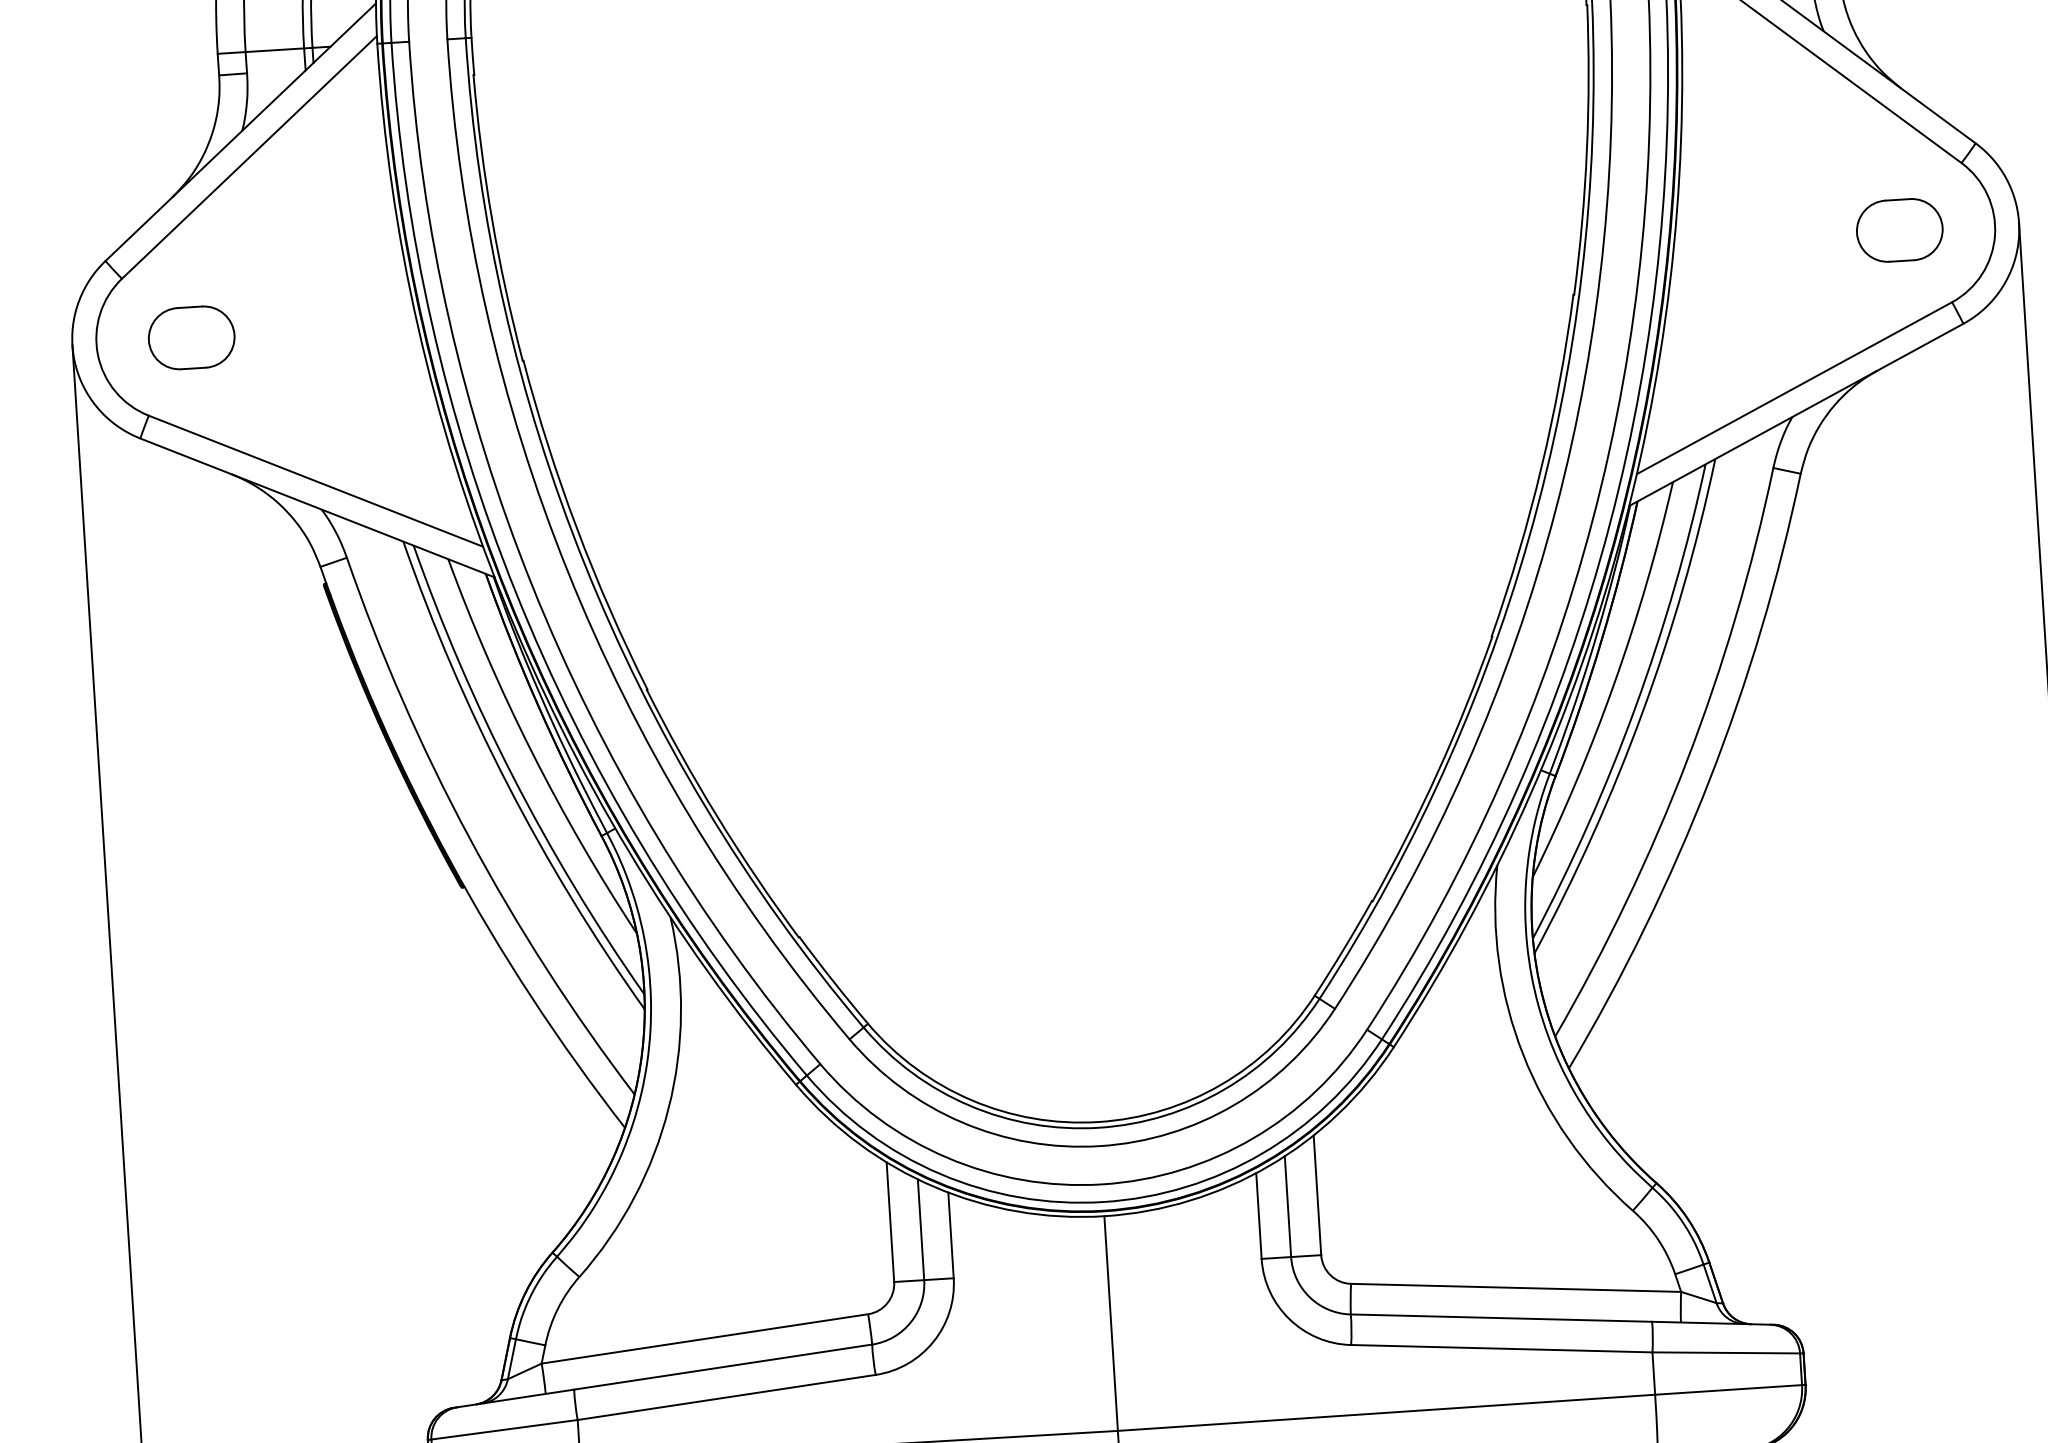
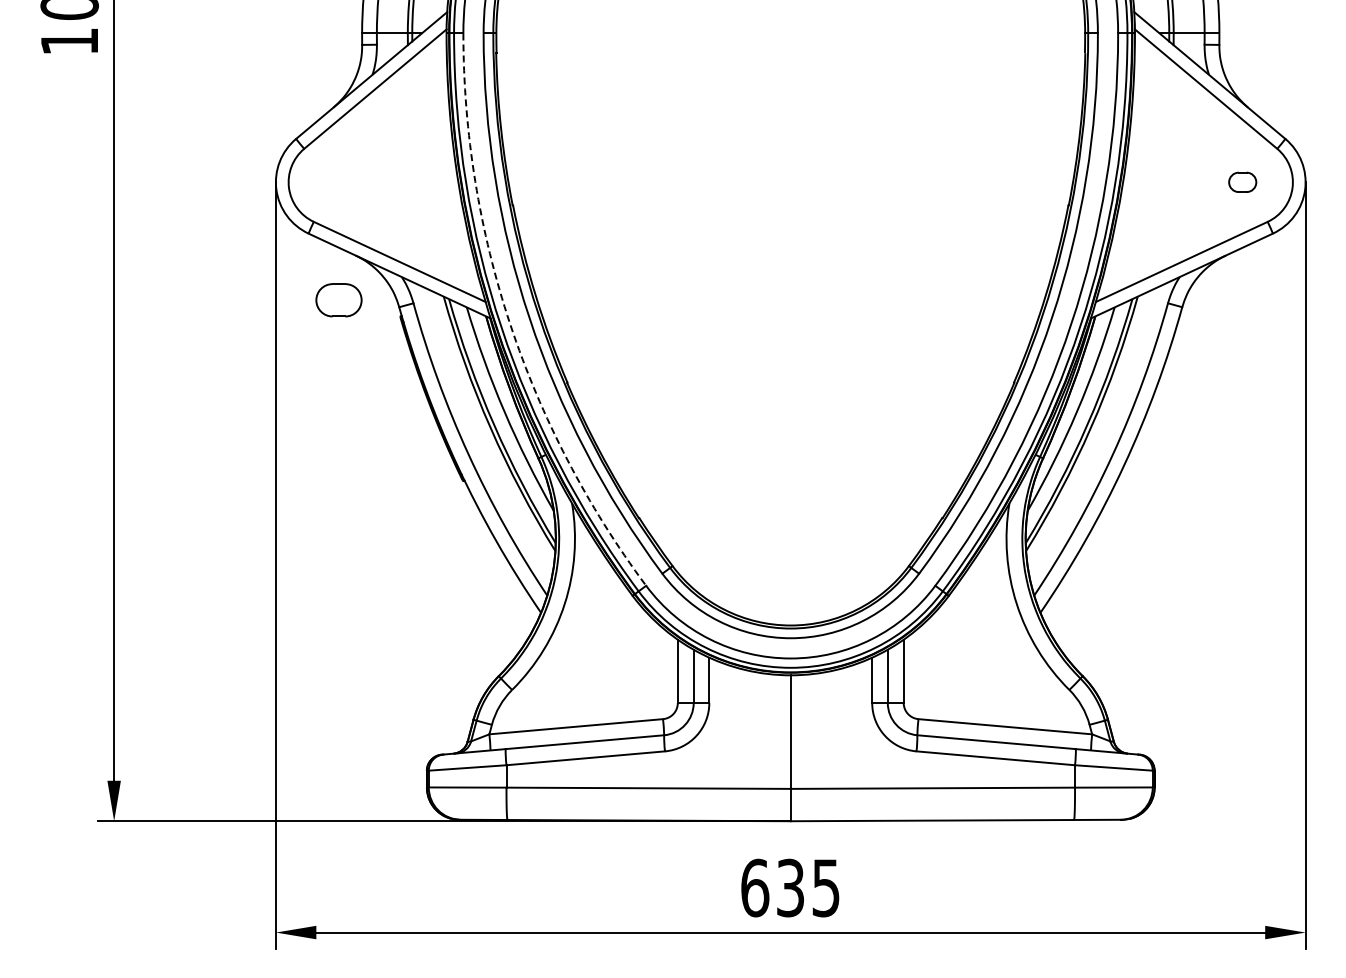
part: (1899, 230) -> (1242, 182), size x0.6
part: (190, 338) -> (338, 300), moved
arc: (532, 586) -> (510, 324), solid -> dashed

